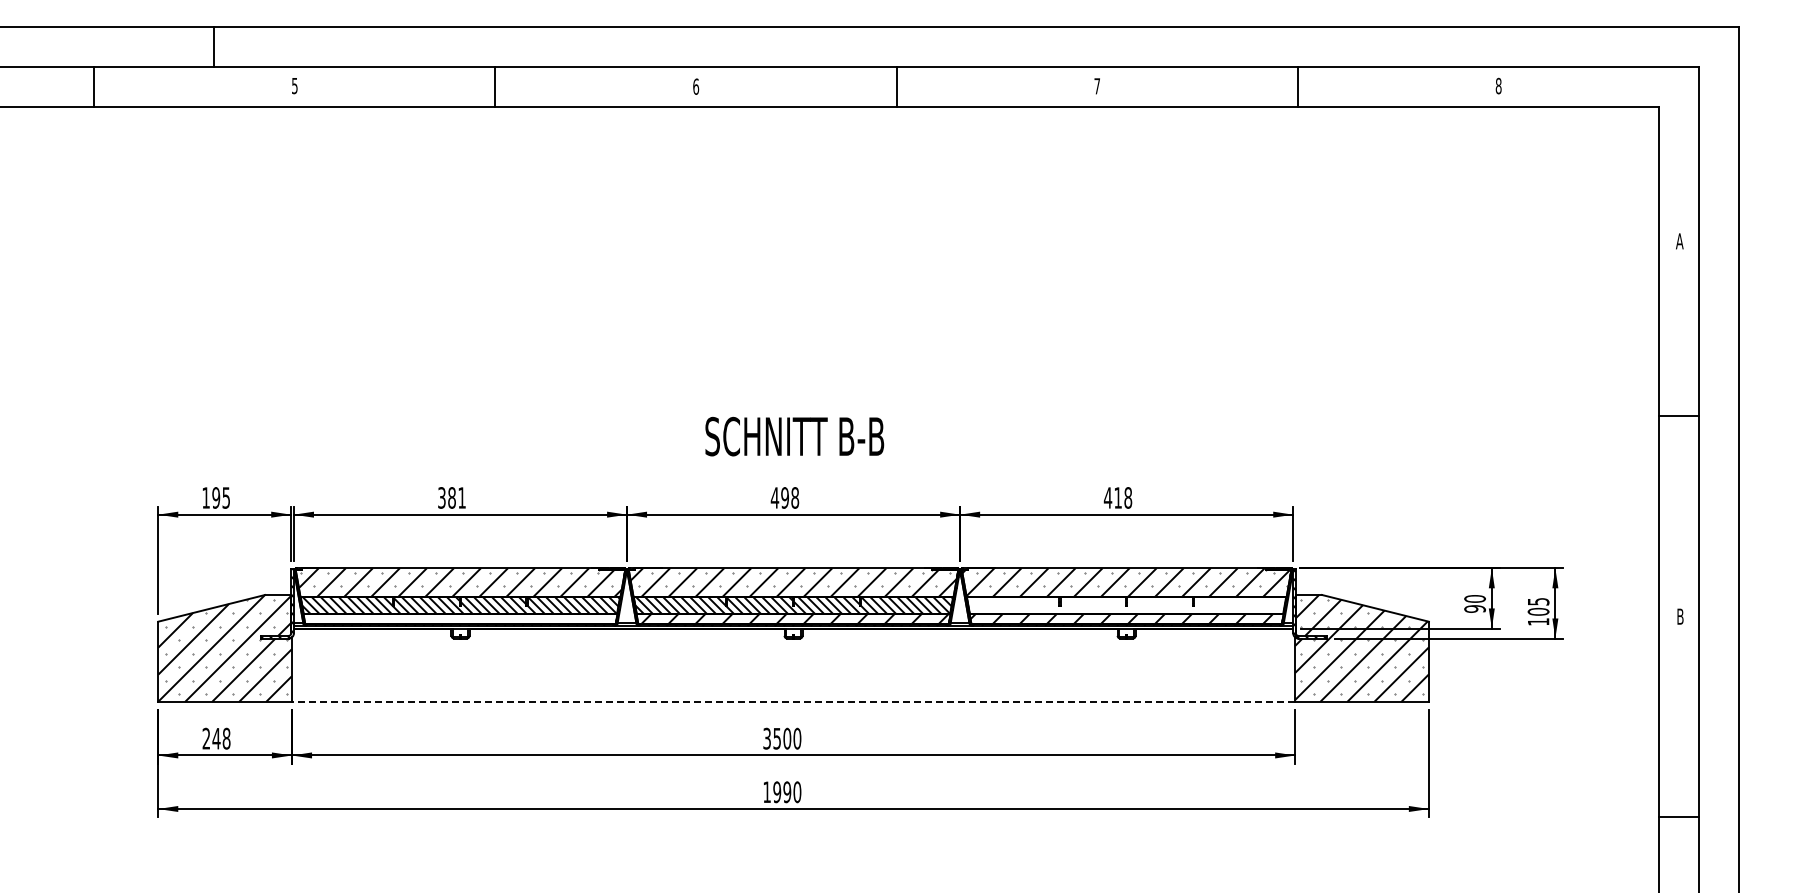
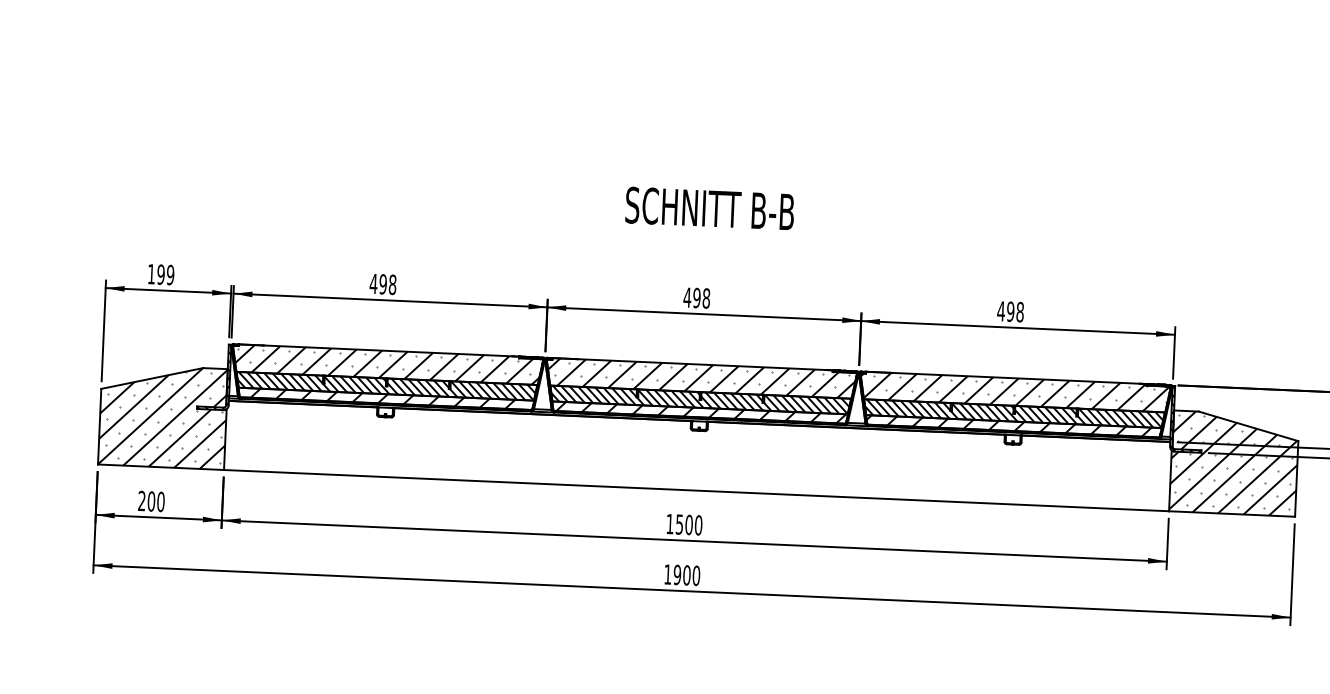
text: (794, 436) -> (709, 208), moved
text: (226, 497) -> (170, 274), 195 -> 199
text: (451, 497) -> (382, 283), 381 -> 498
text: (1118, 497) -> (1011, 311), 418 -> 498
hatch: (1126, 605) -> (1014, 413), added
hatch: (466, 619) -> (391, 399), added
line: (793, 701) -> (696, 490), dashed -> solid
text: (221, 738) -> (156, 501), 248 -> 200
text: (766, 738) -> (669, 523), 3500 -> 1500
text: (787, 792) -> (687, 575), 1990 -> 1900

